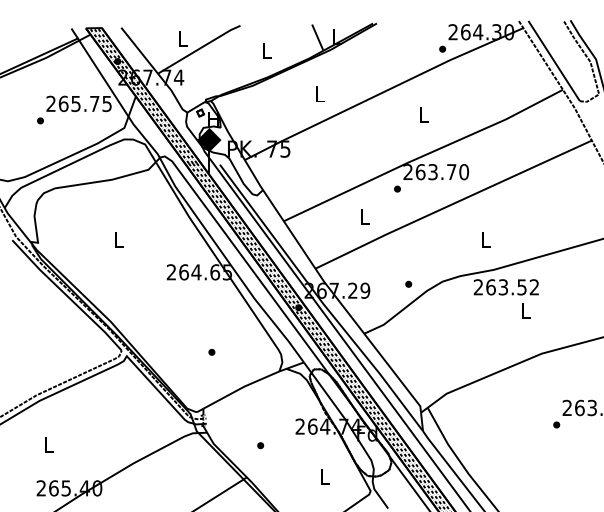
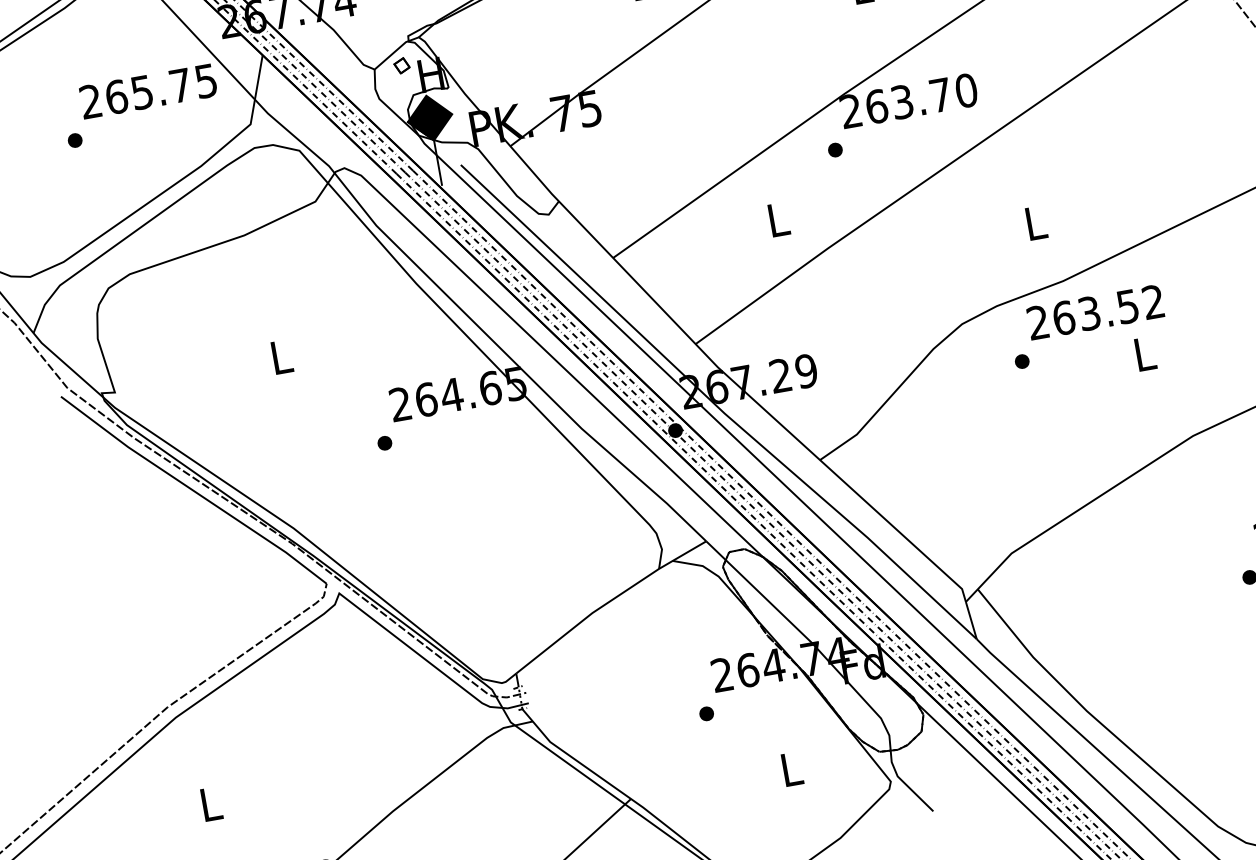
part: (408, 283) -> (1021, 359), moved
part: (211, 351) -> (383, 441), moved
part: (260, 445) -> (706, 713), moved

